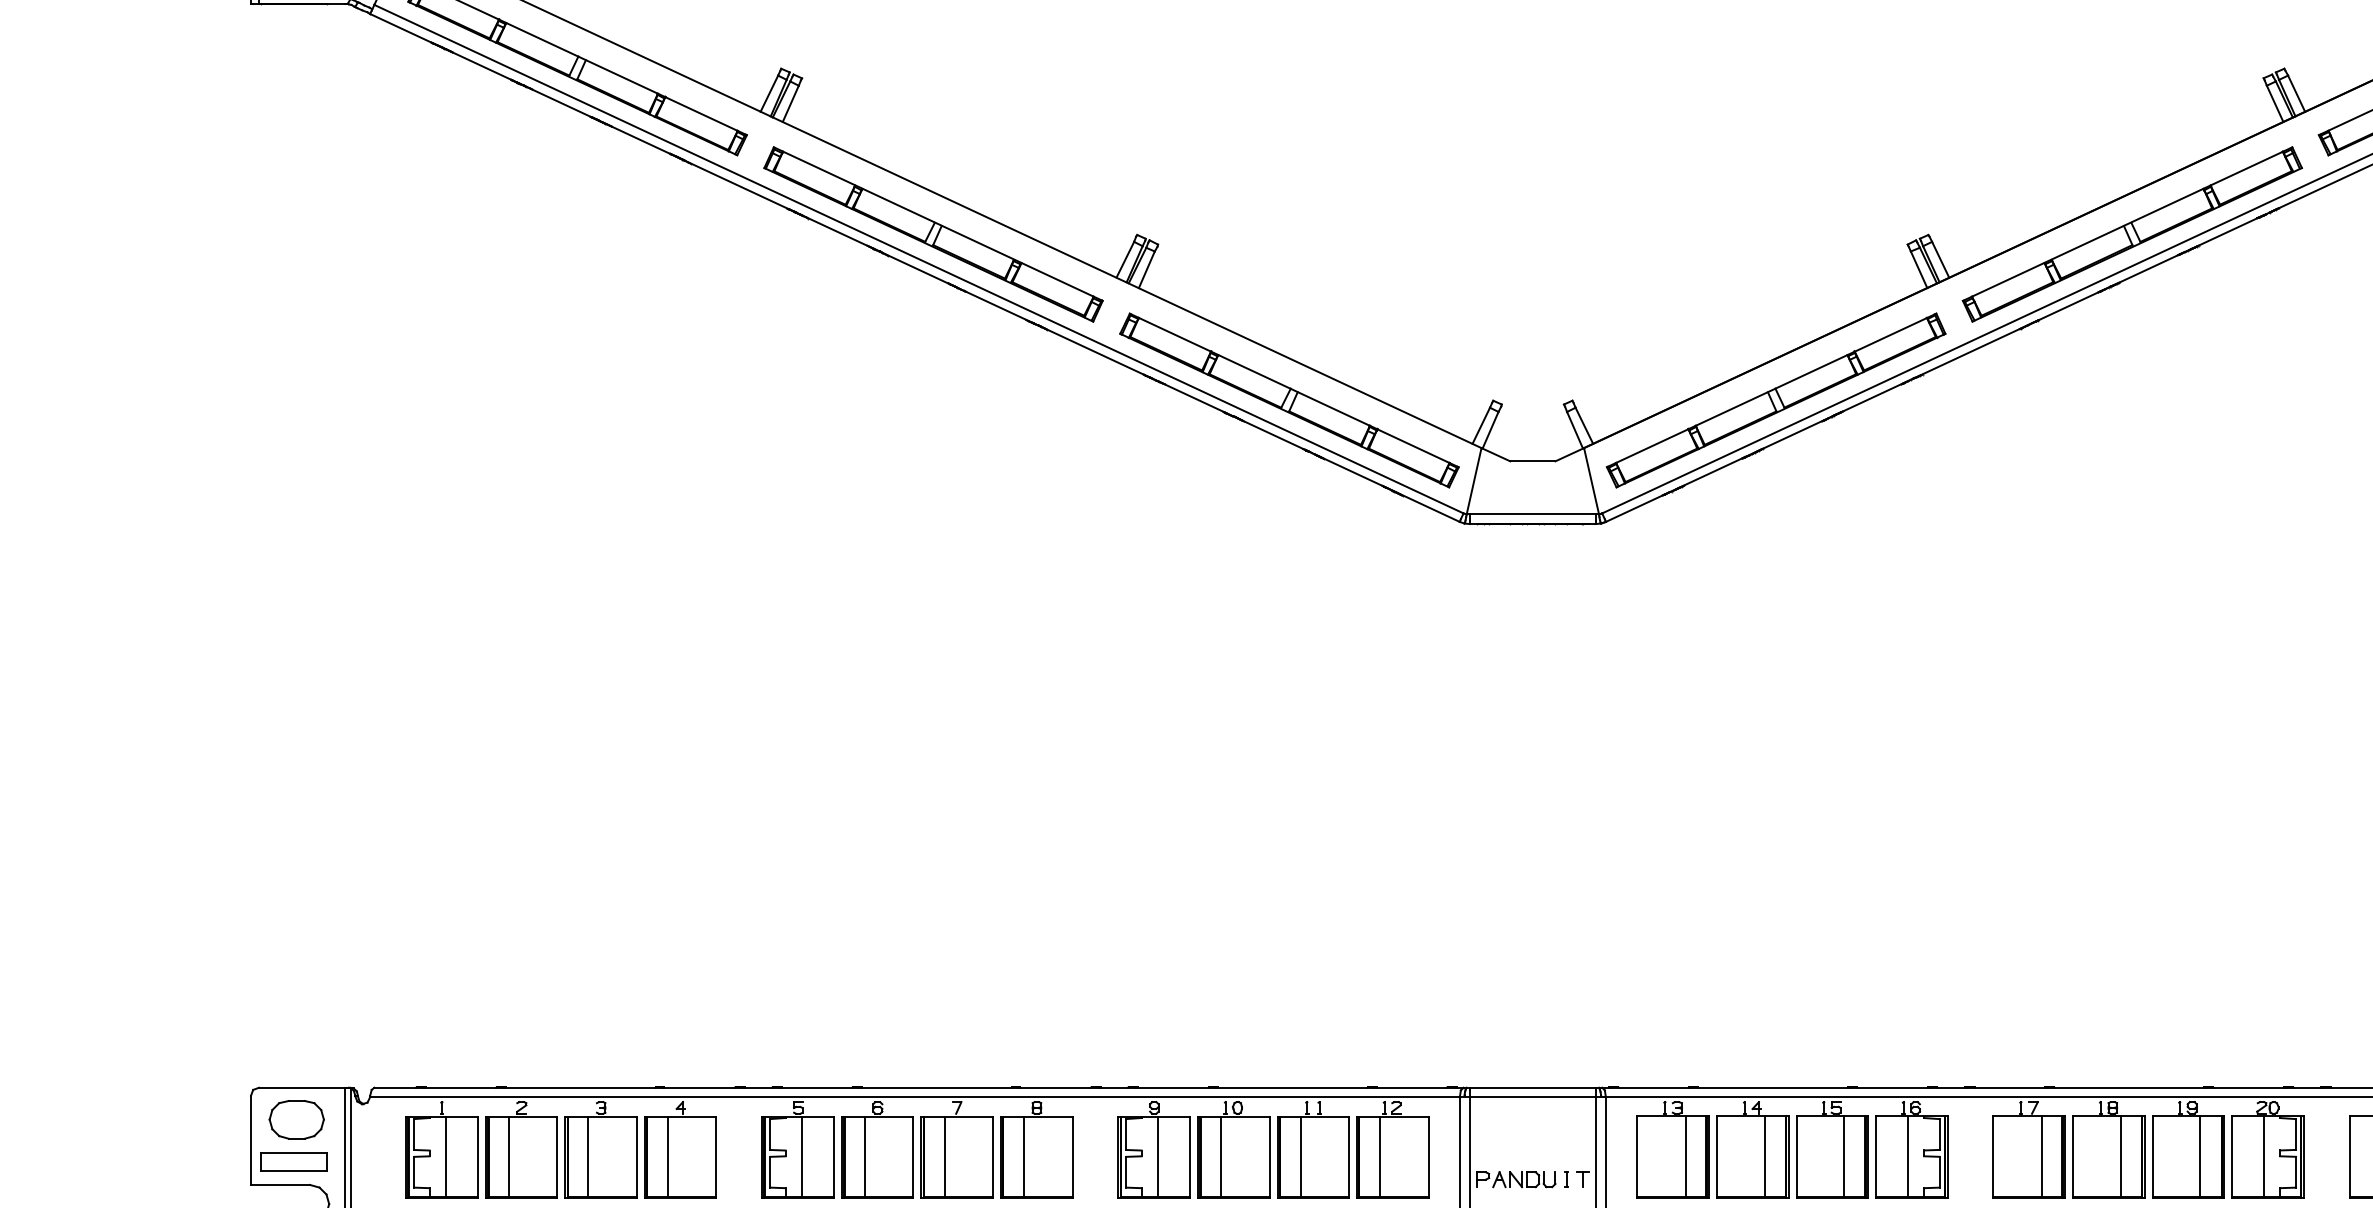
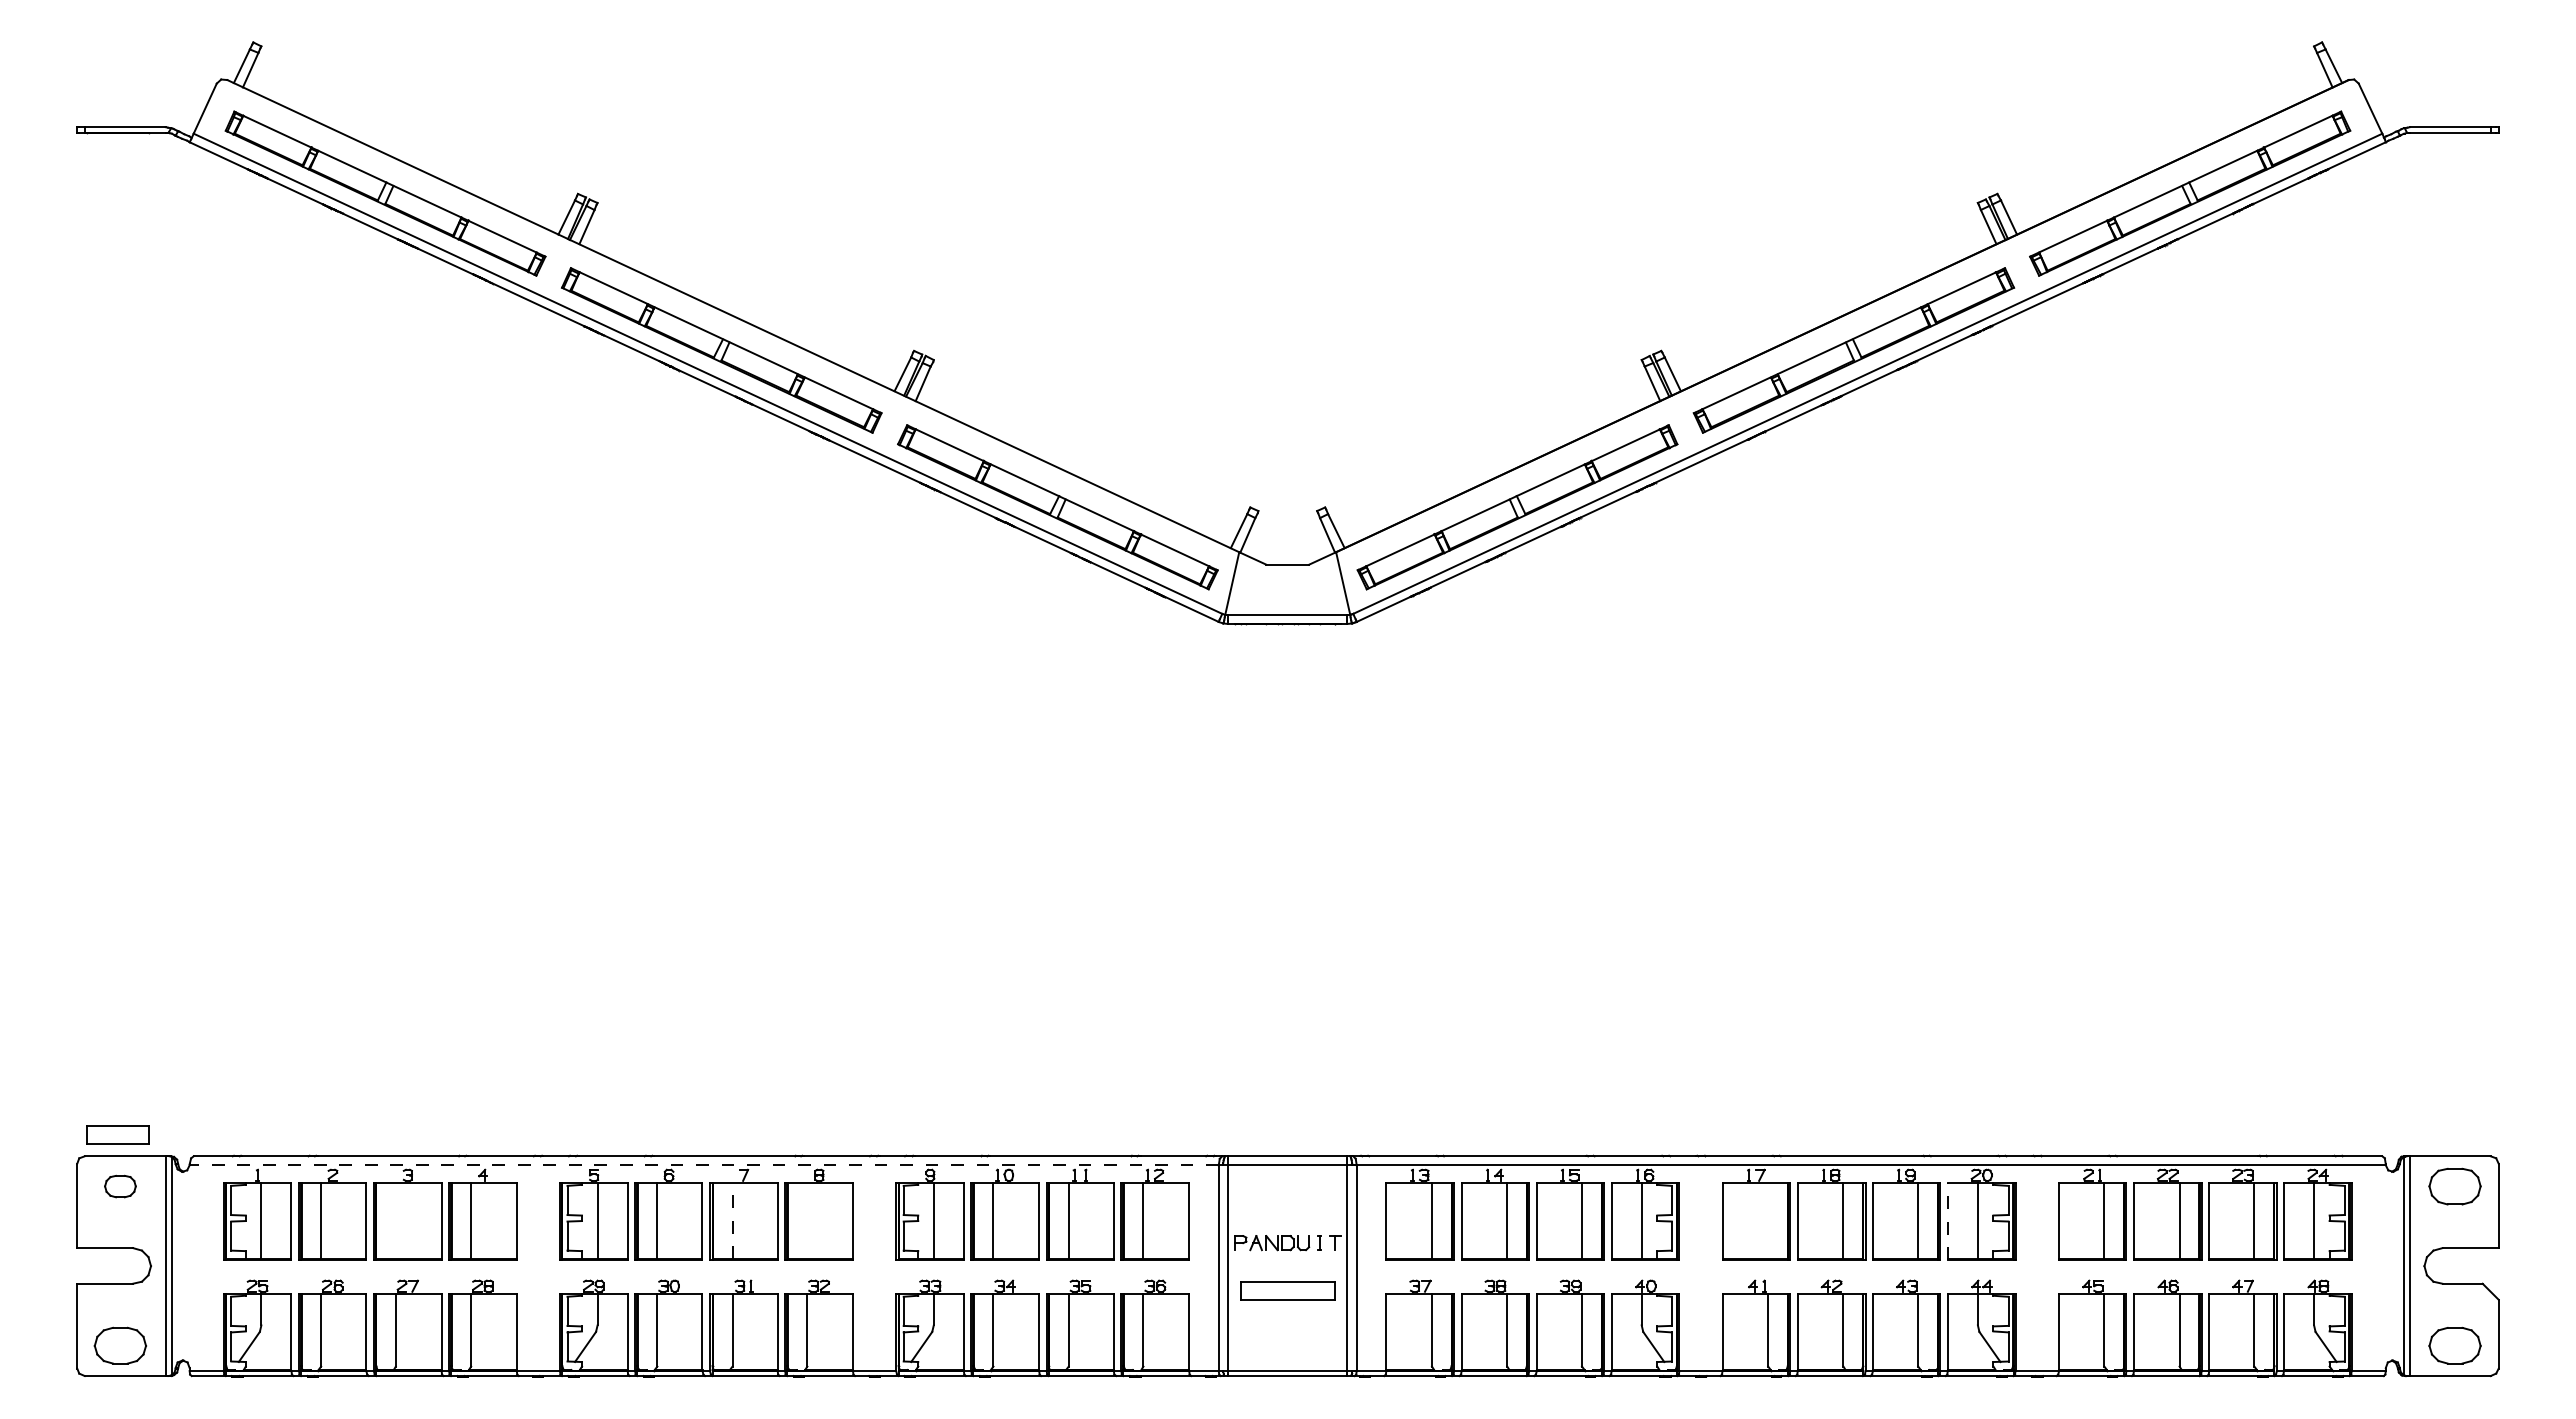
line: (915, 1097) -> (704, 1165), solid -> dashed
part: (296, 1119) -> (120, 1186), size x0.6
line: (588, 1156) -> (395, 1221), removed
line: (944, 1156) -> (732, 1221), solid -> dashed
line: (1024, 1156) -> (807, 1221), removed
line: (2041, 1156) -> (1768, 1221), removed
line: (2231, 1156) -> (1947, 1221), solid -> dashed
part: (293, 1161) -> (117, 1134), moved

